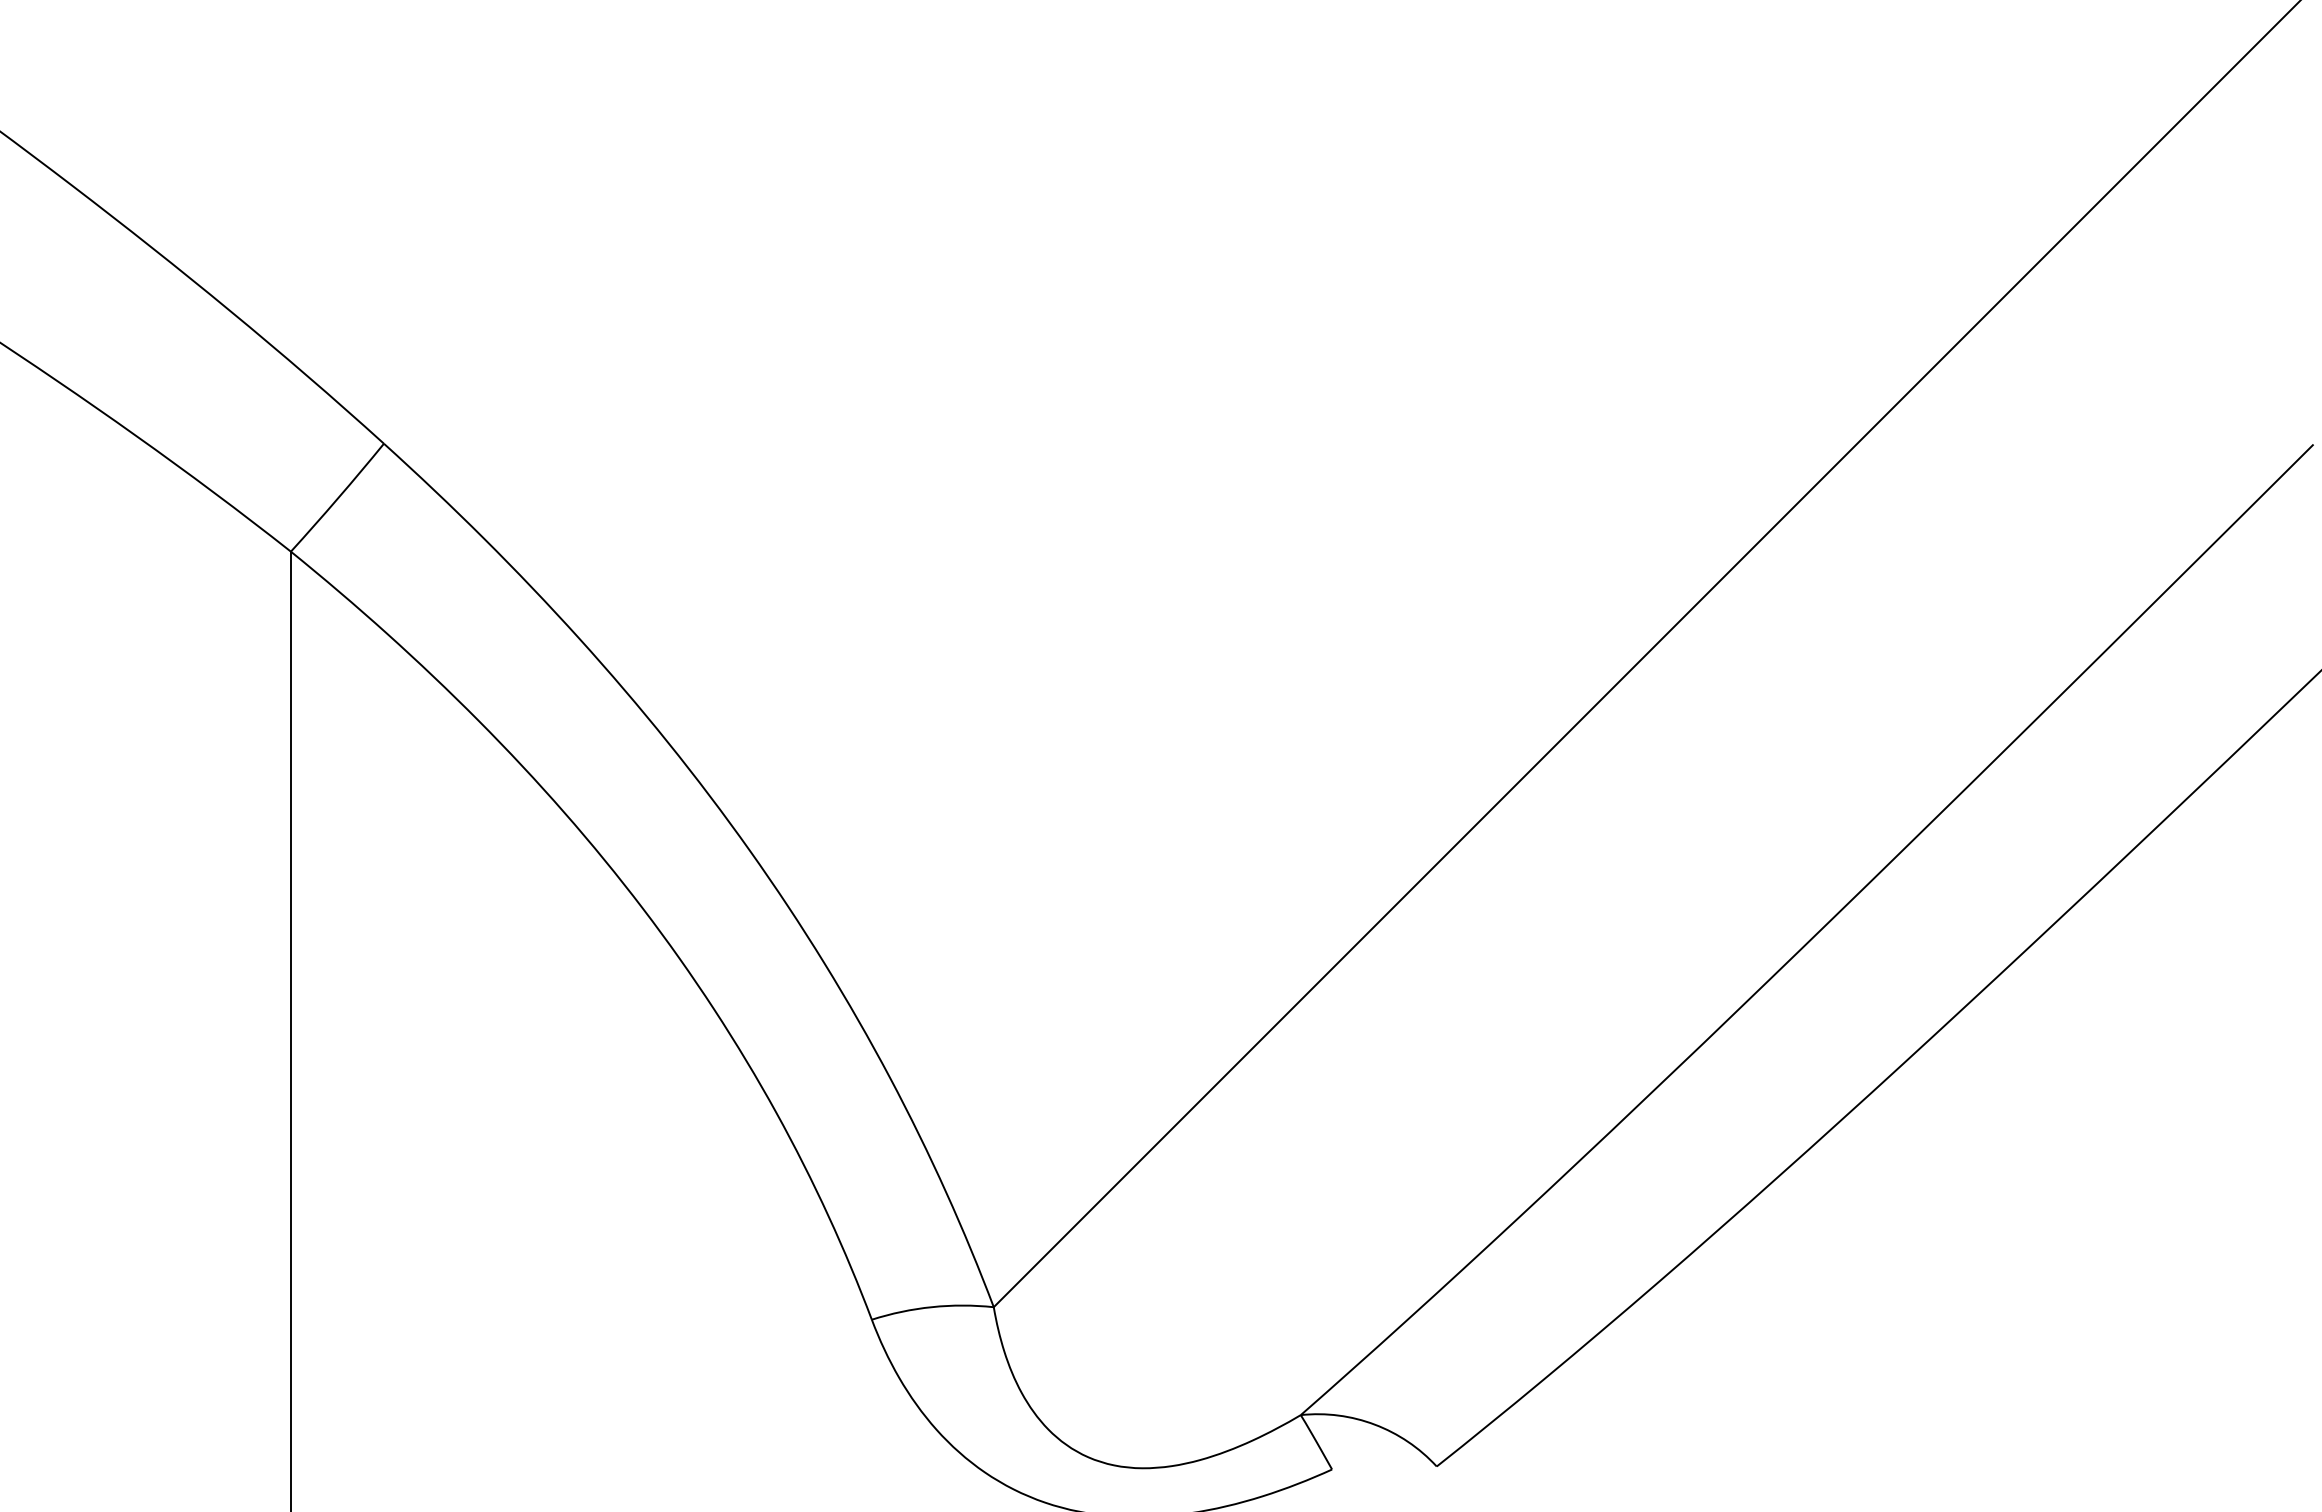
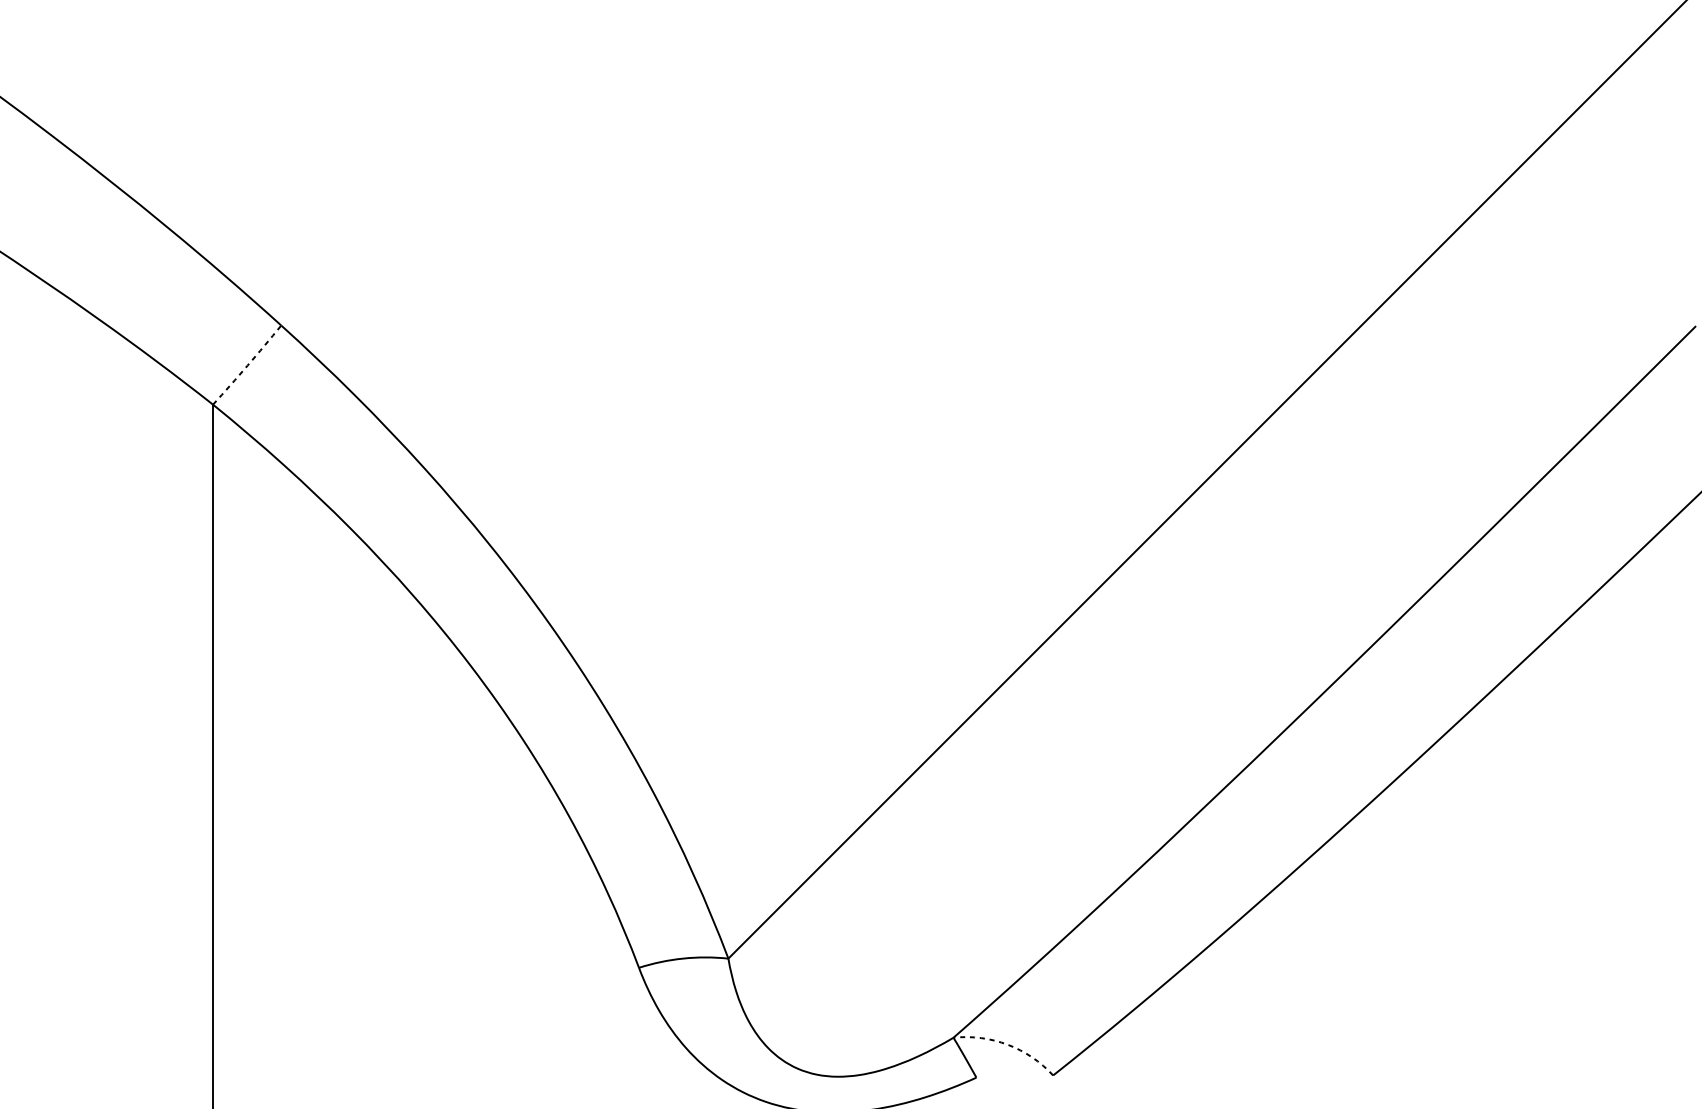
arc: (338, 498) -> (247, 365), solid -> dashed
arc: (1374, 1424) -> (1007, 1044), solid -> dashed

